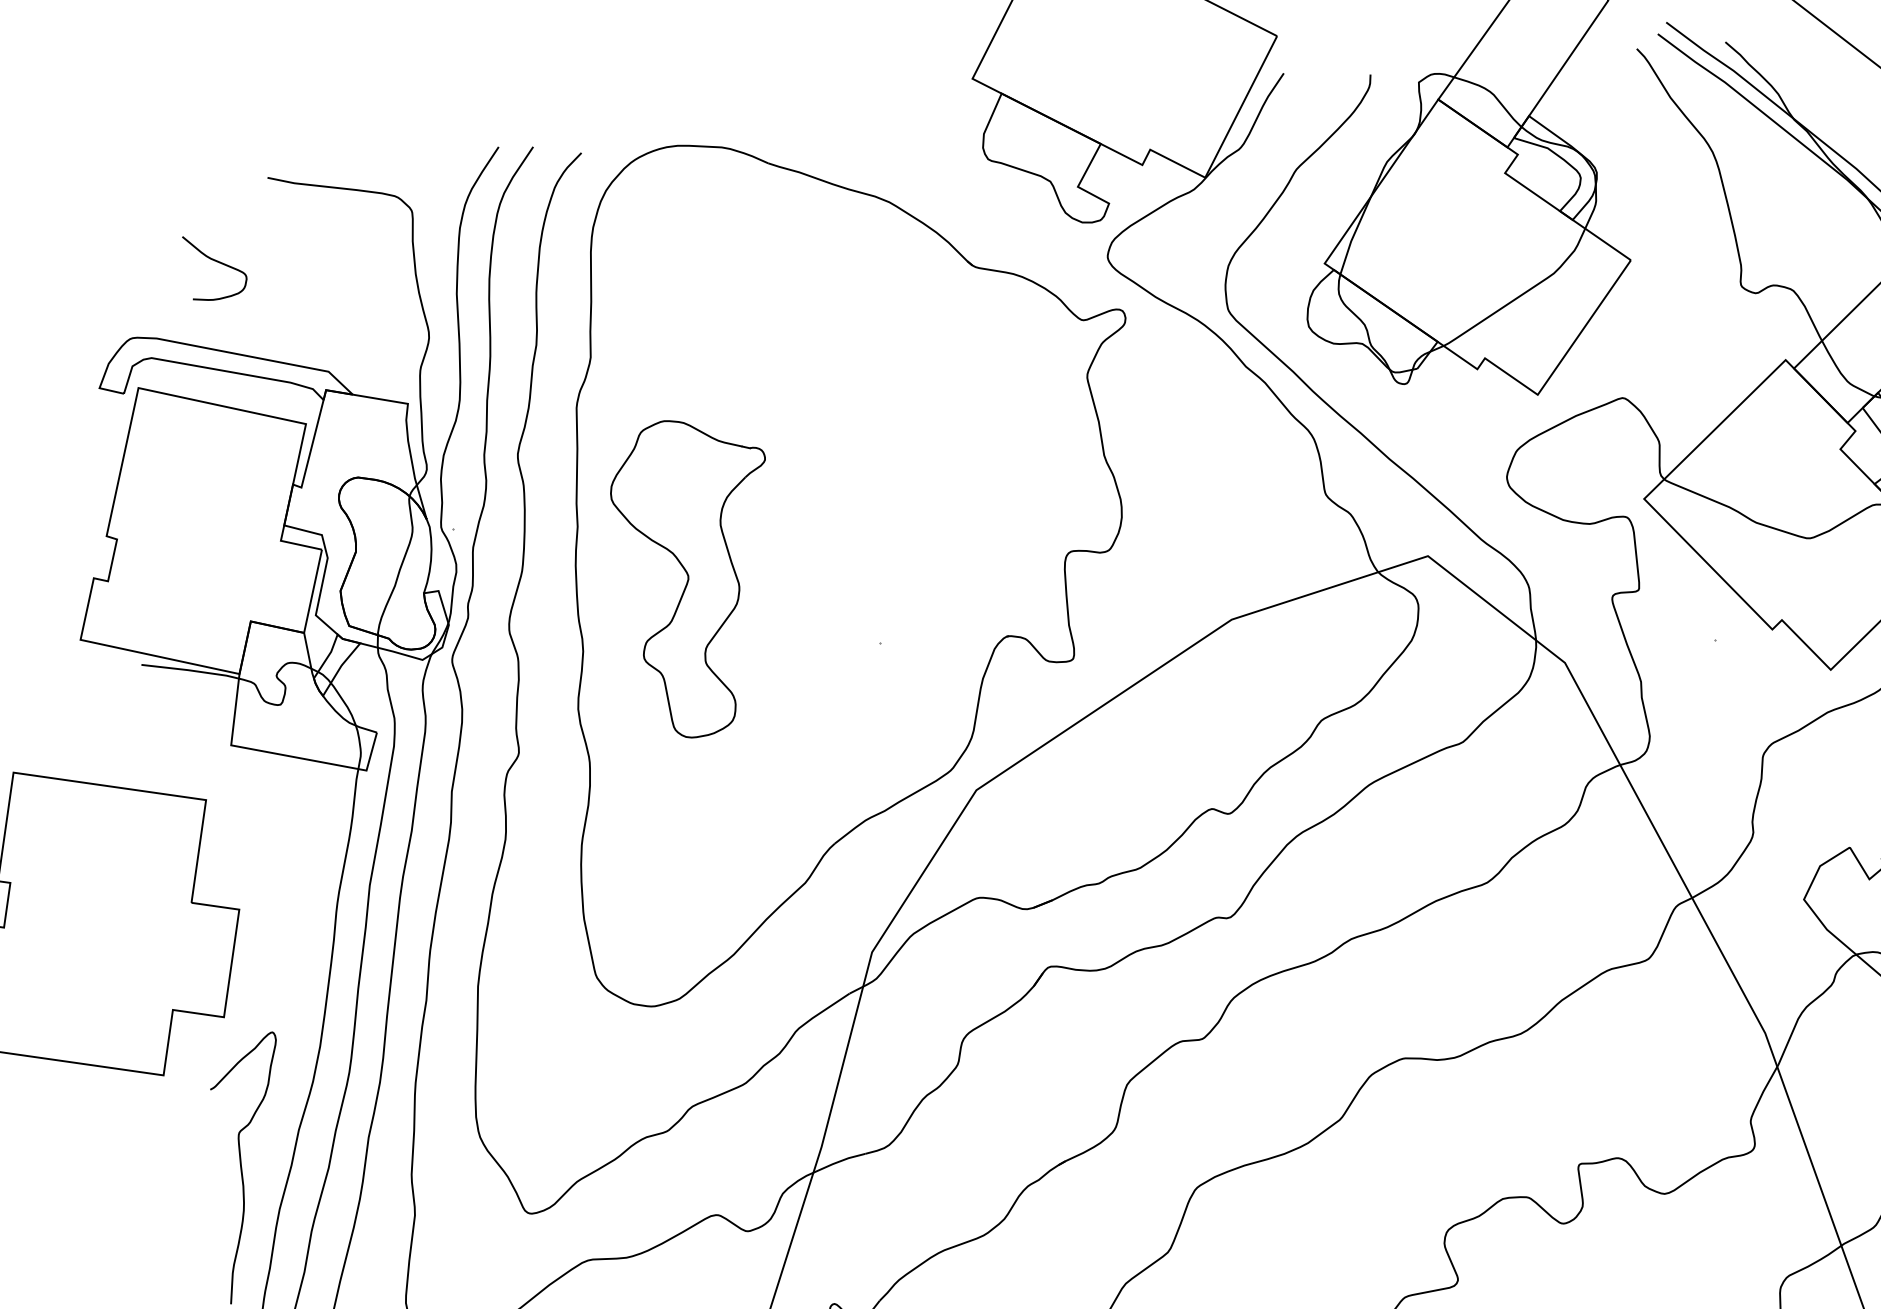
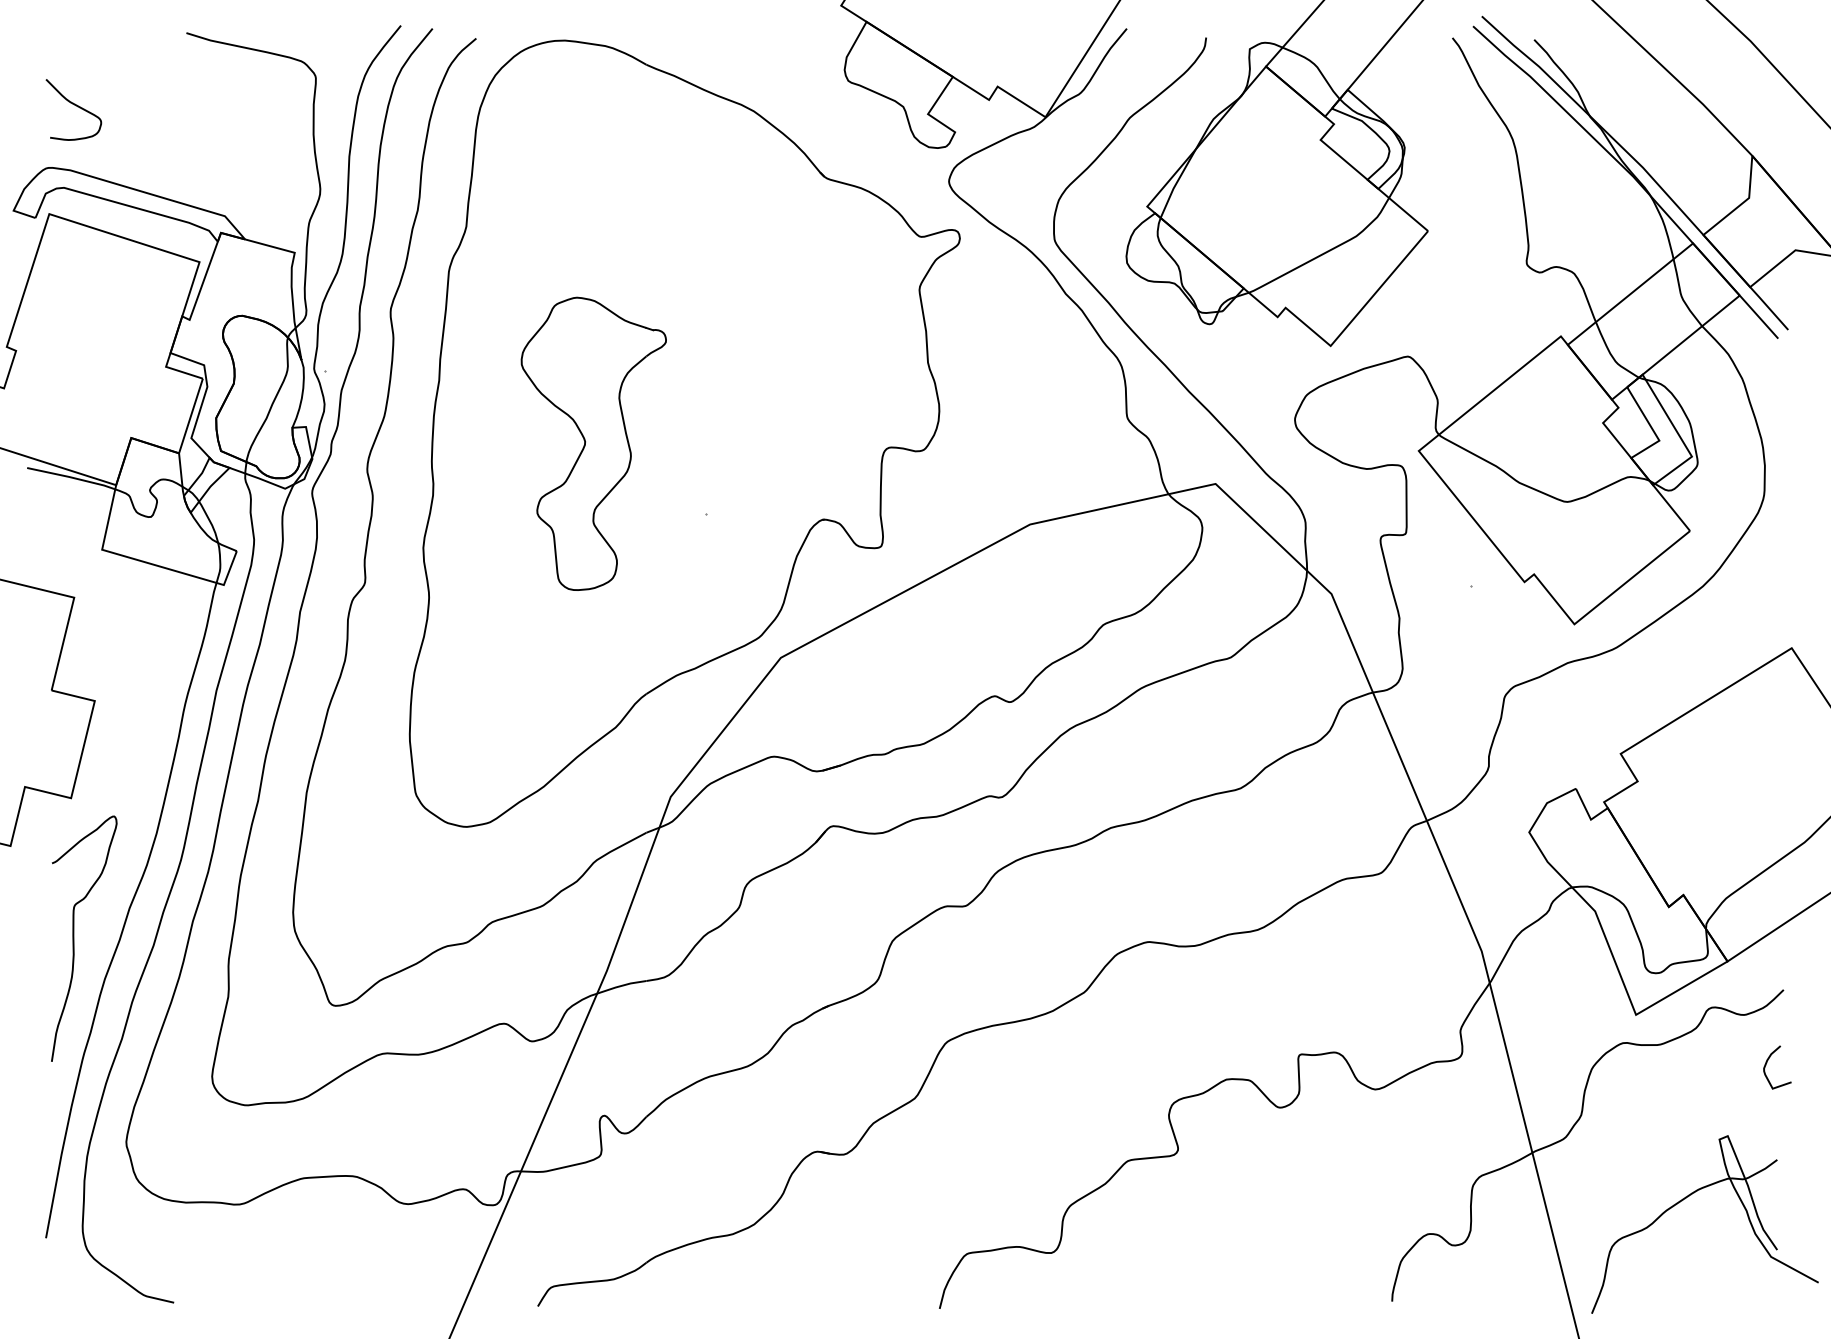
curve: (215, 261) -> (74, 105), moved
part: (697, 577) -> (593, 443), moved

